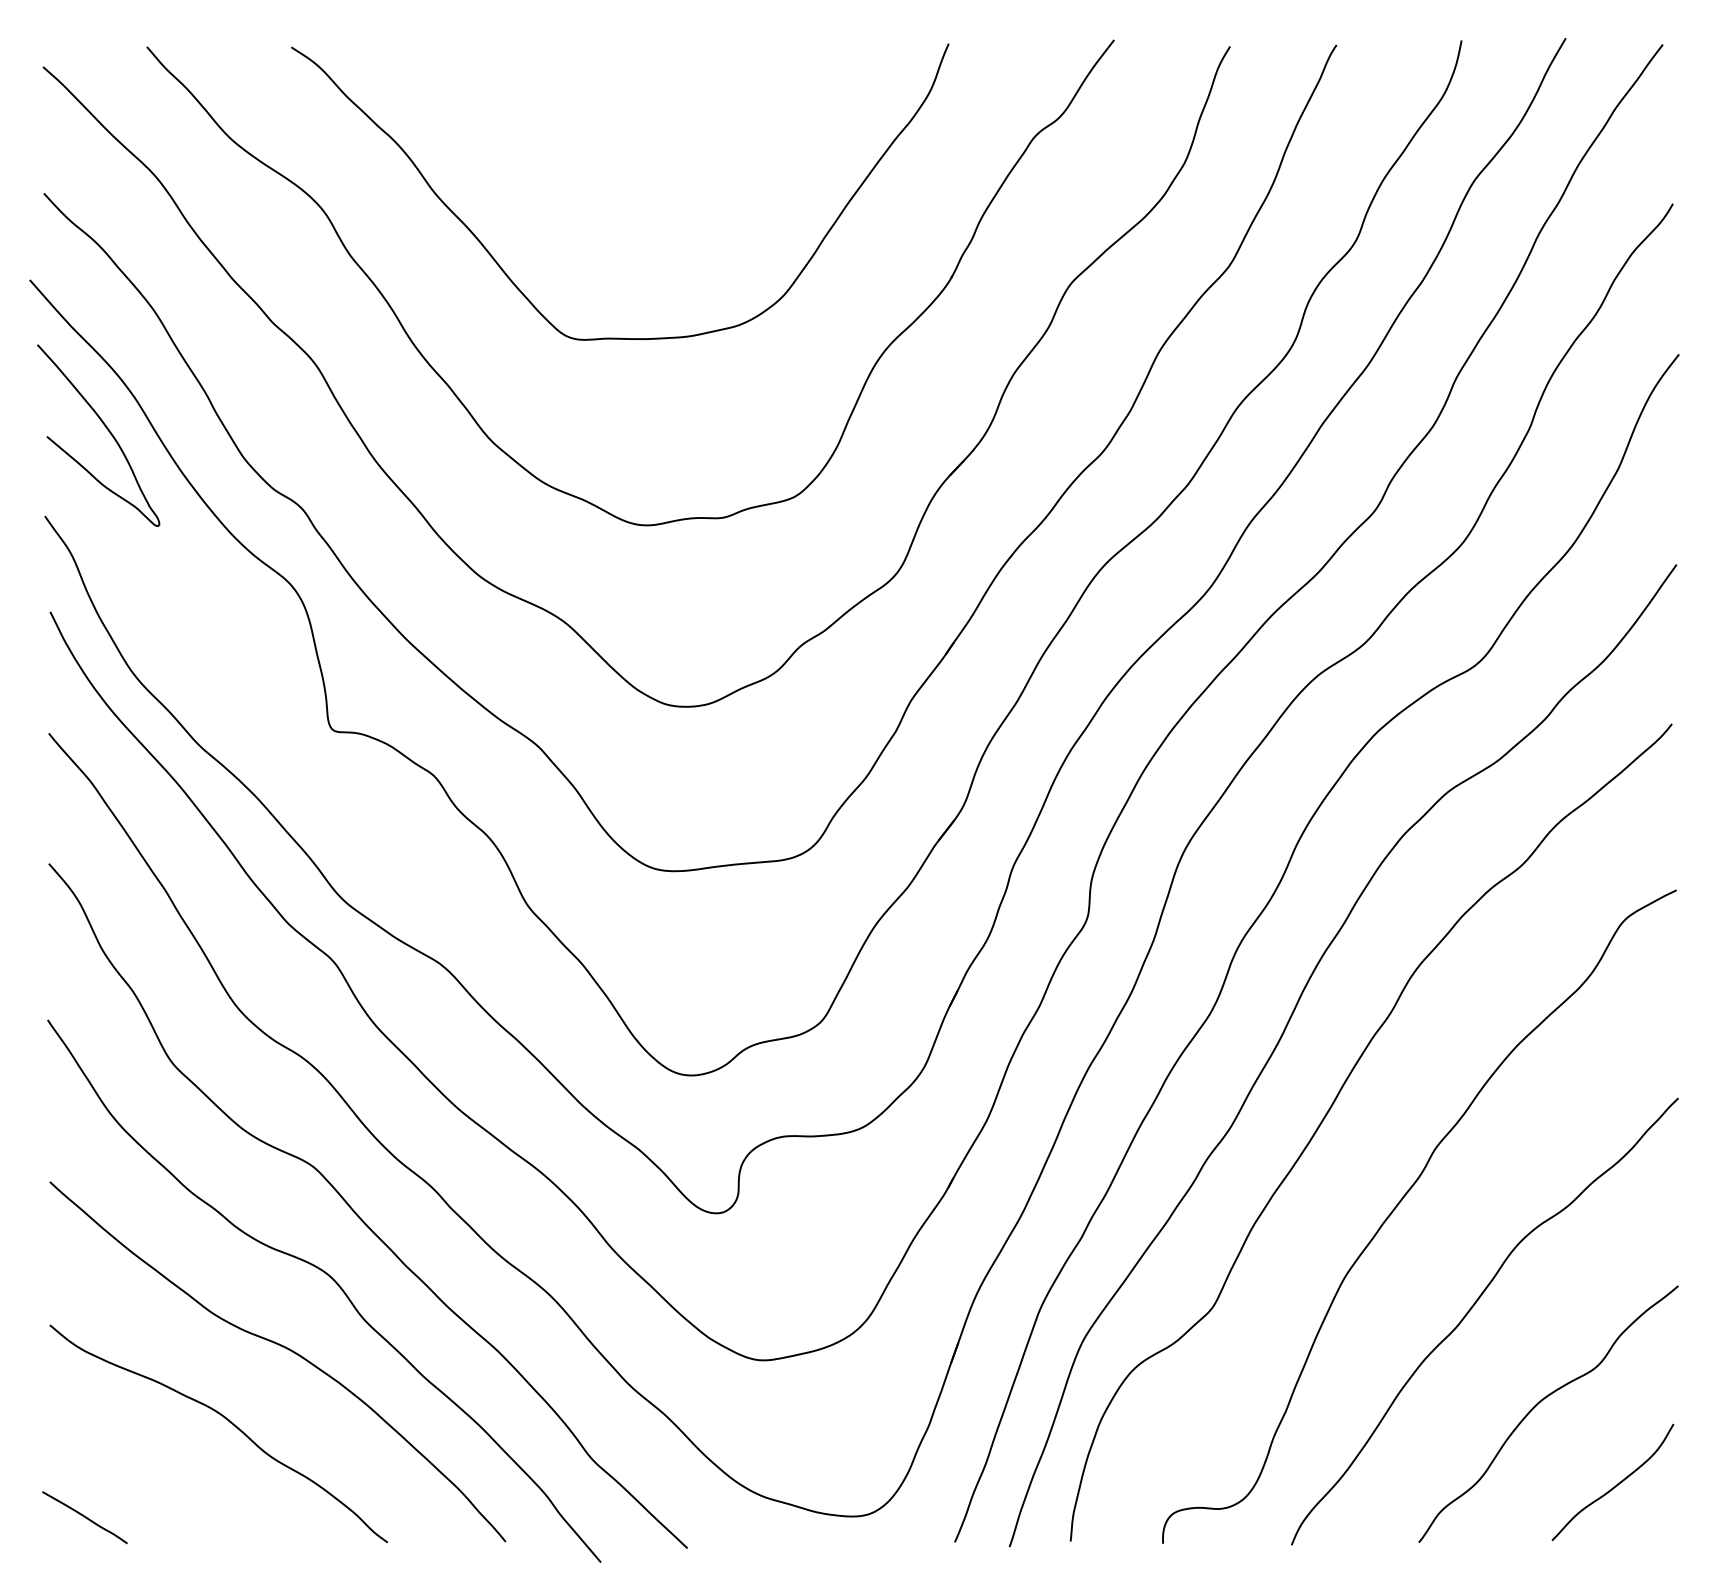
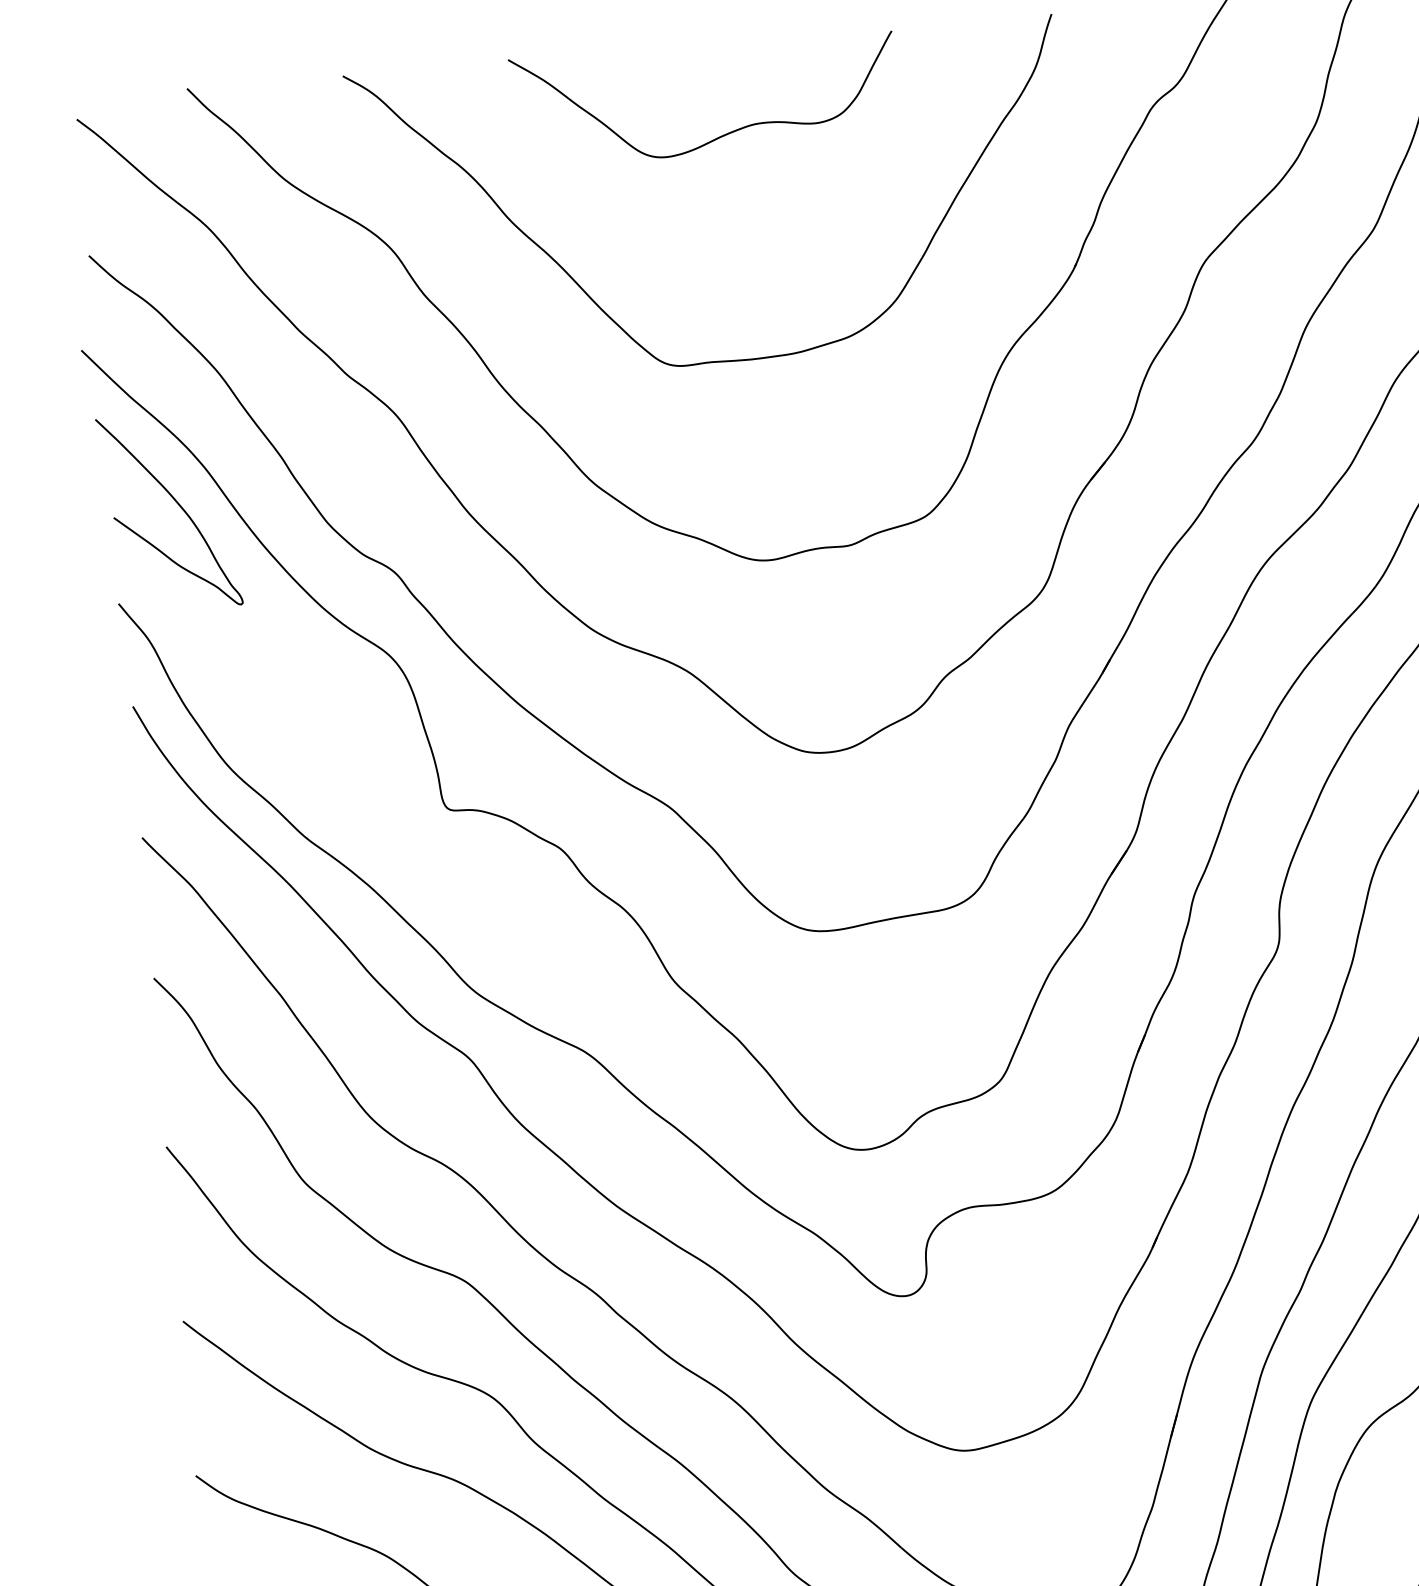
curve: (635, 130) -> (721, 135), added

